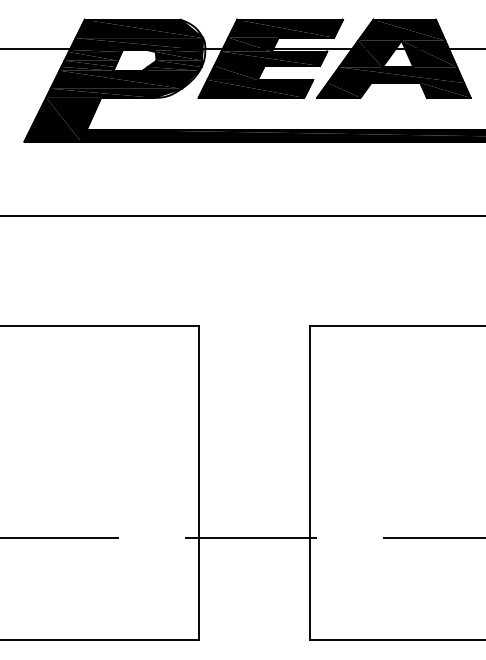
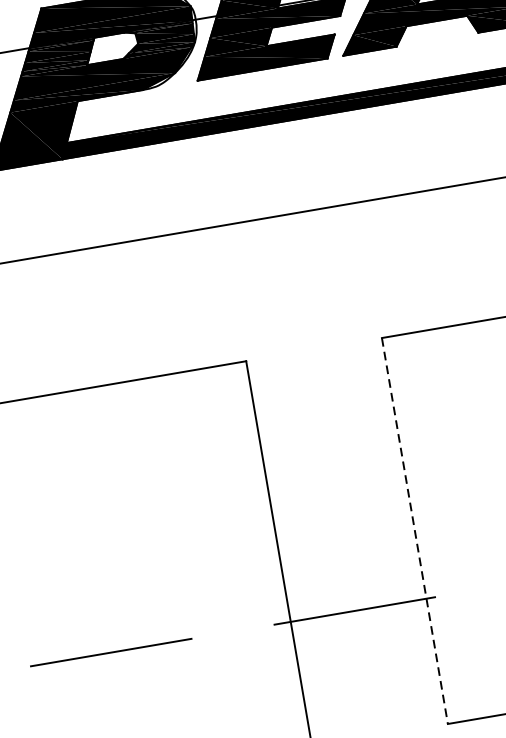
line: (309, 483) -> (414, 531), solid -> dashed

